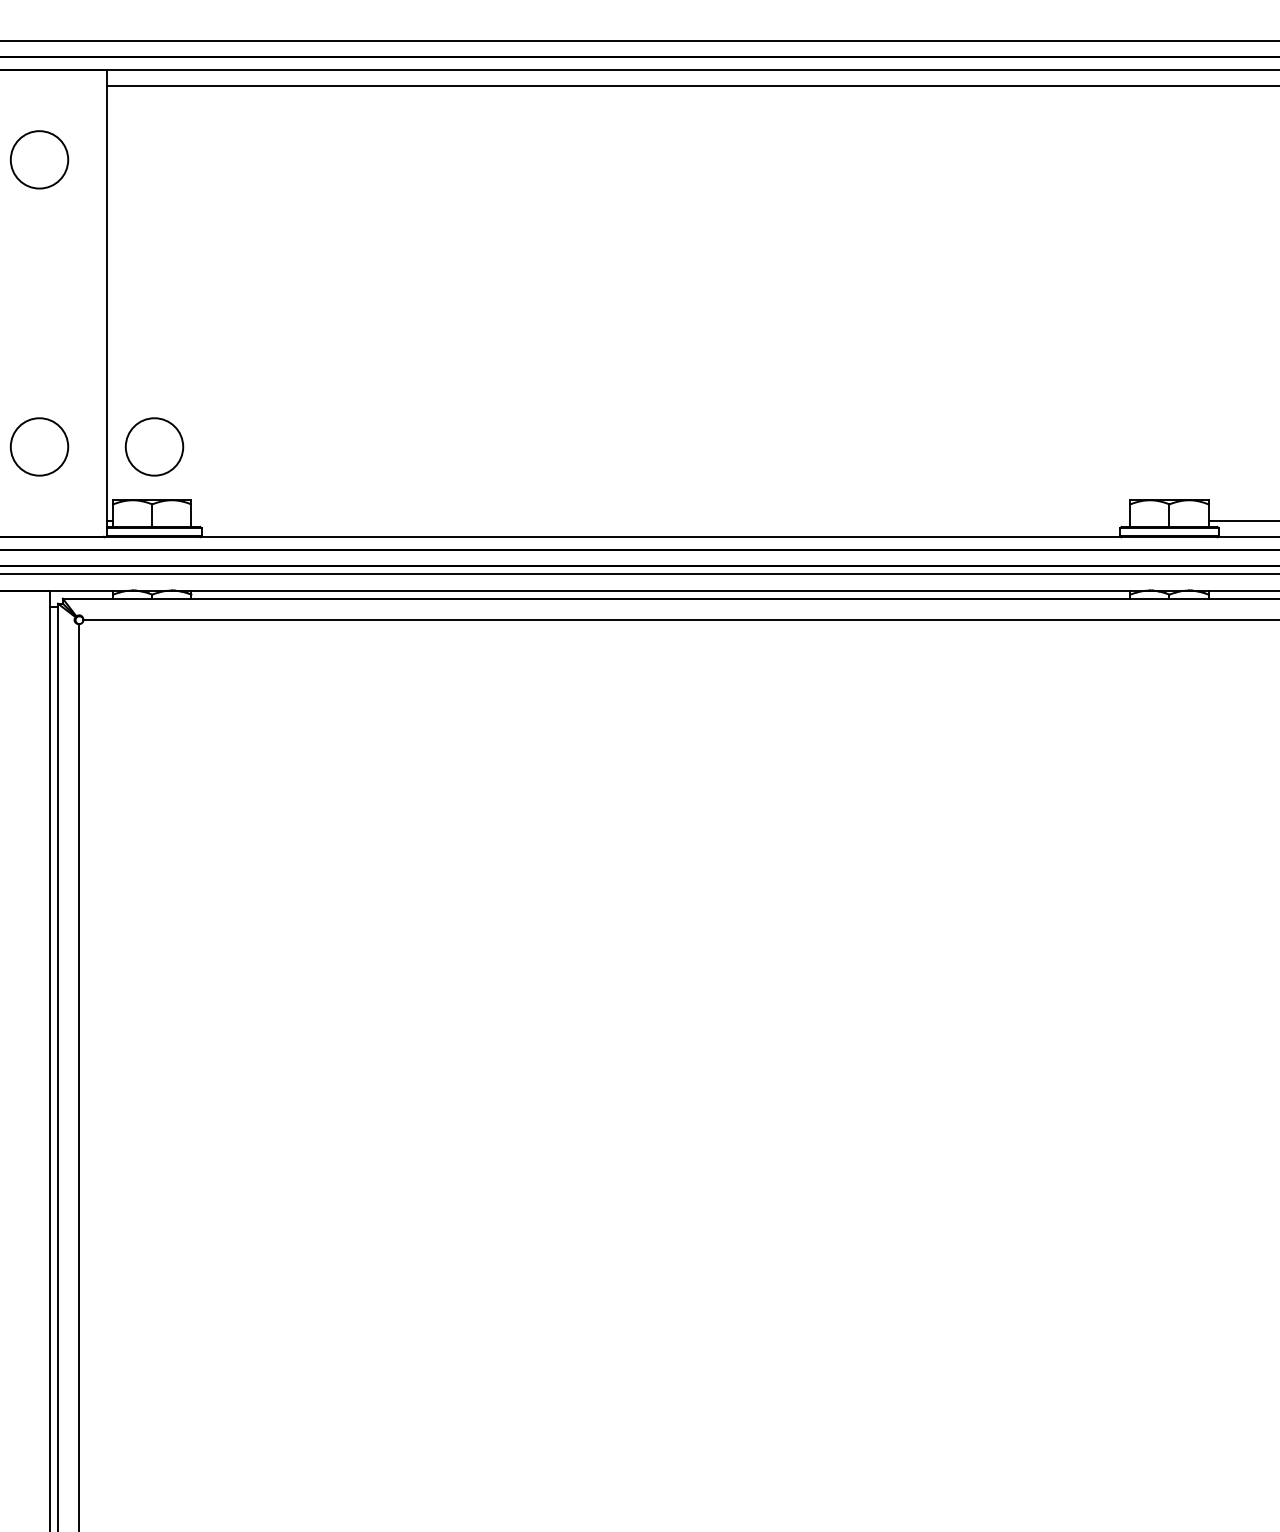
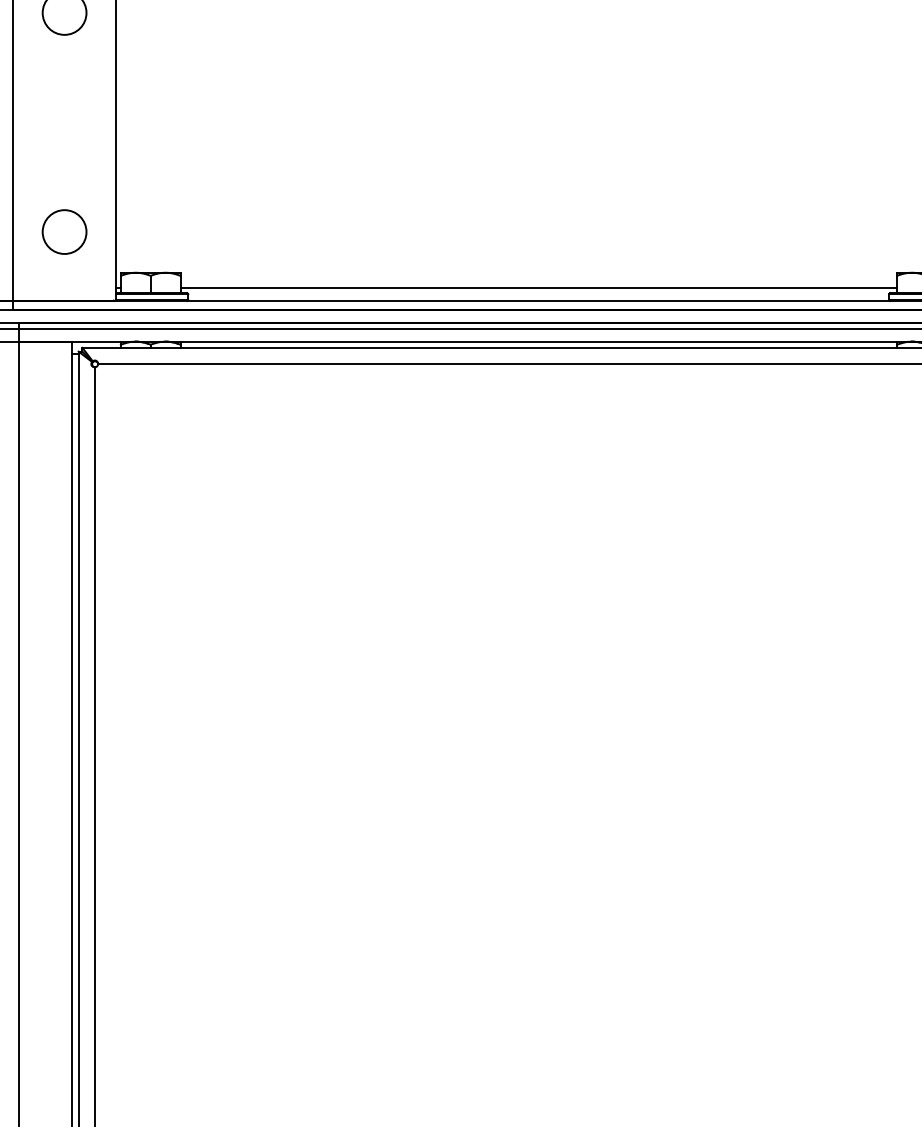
circle: (154, 446) -> (152, 231), removed
line: (660, 520) -> (538, 288), added

